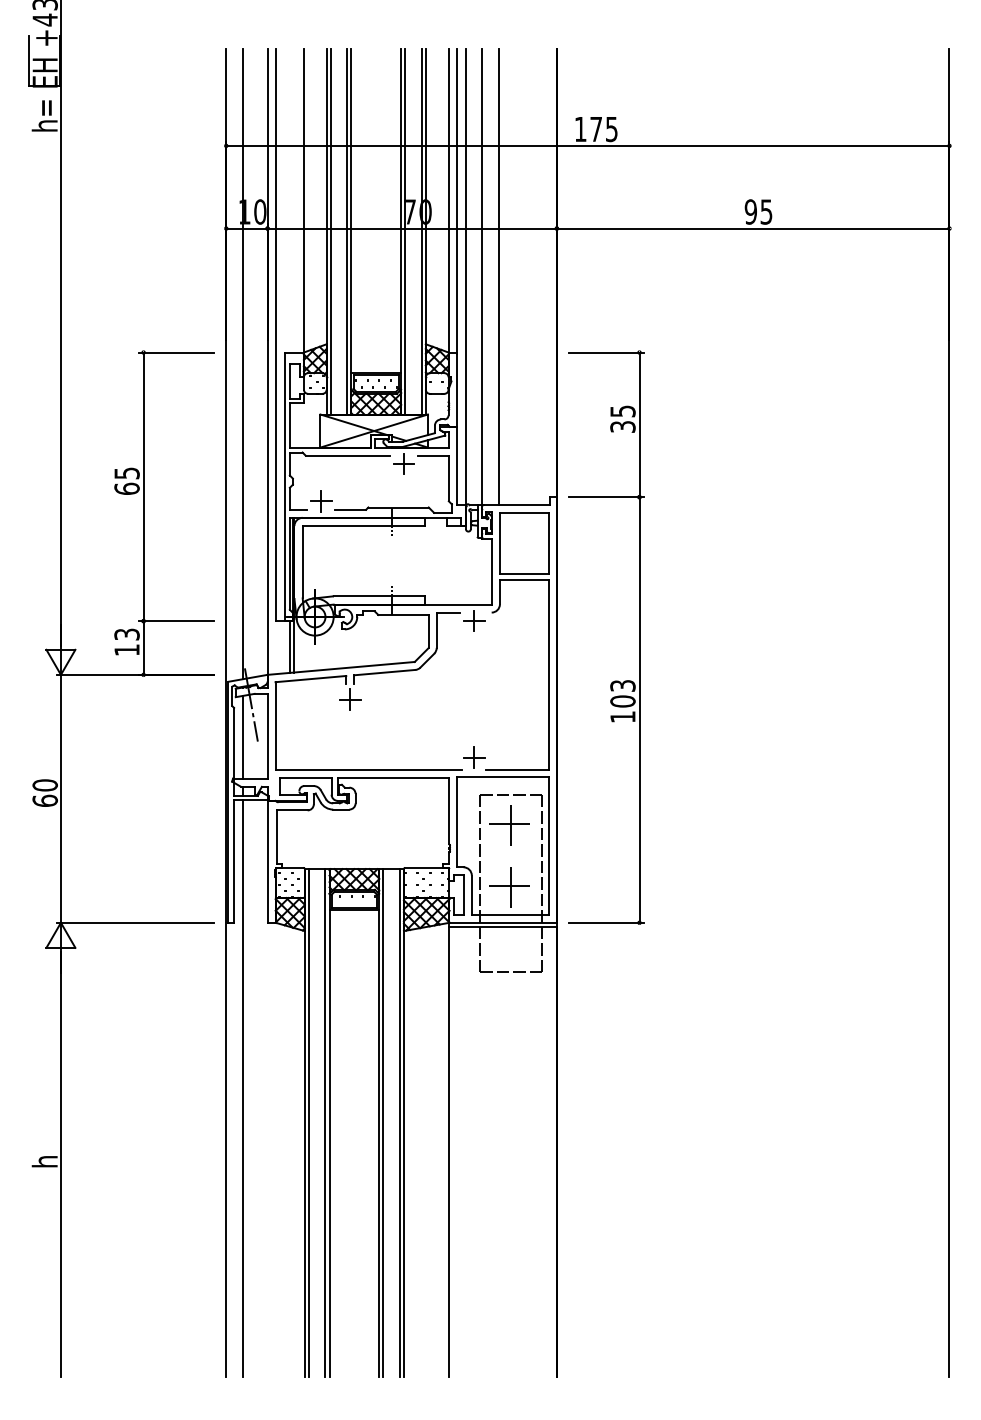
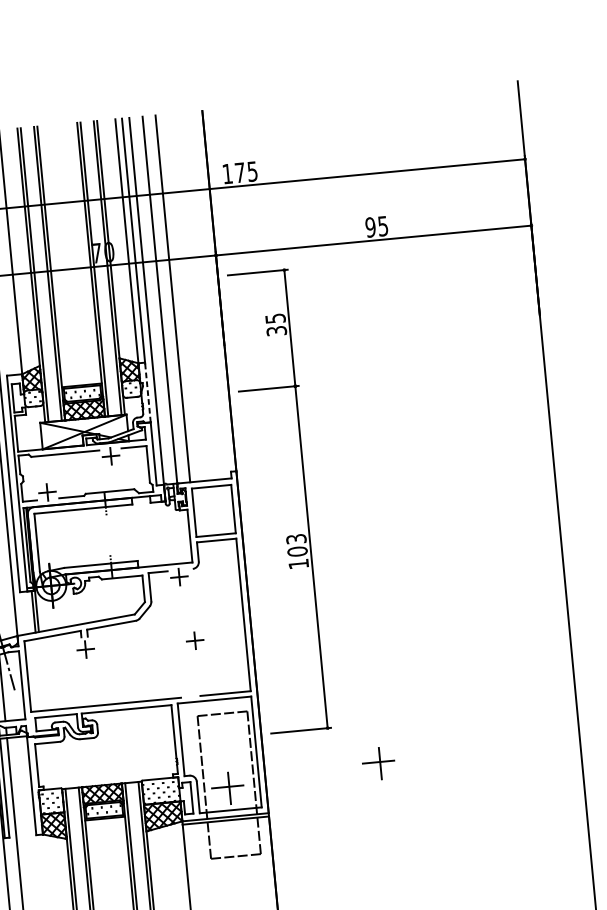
line: (456, 389) -> (147, 392), solid -> dashed
part: (639, 637) -> (306, 498), moved
part: (474, 757) -> (195, 640), moved
part: (509, 825) -> (378, 763), moved

